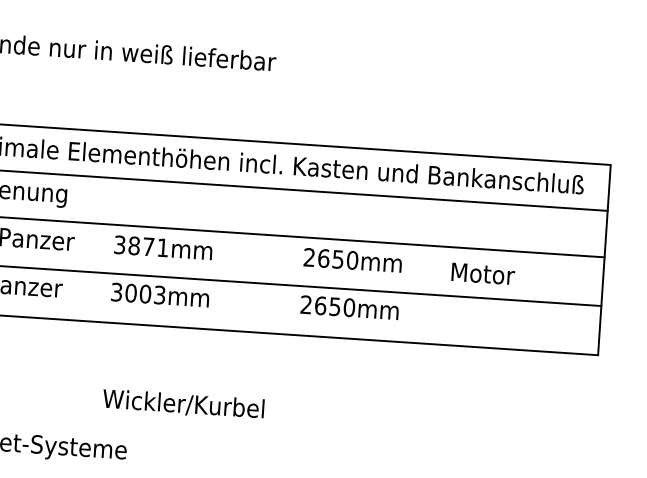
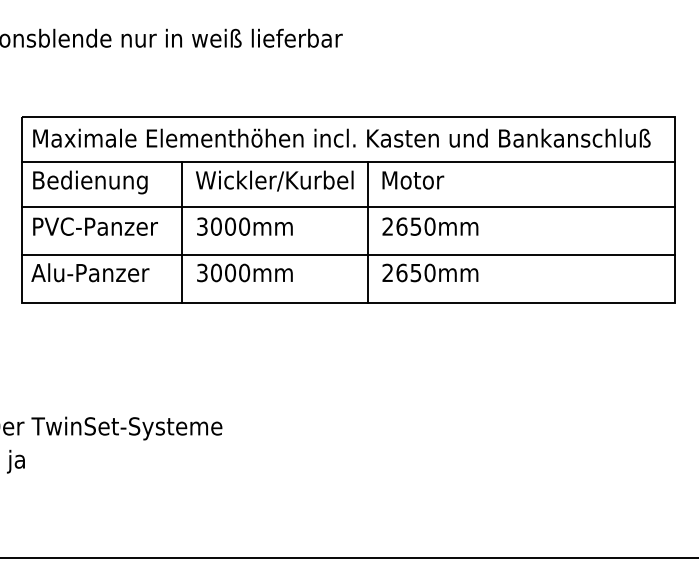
text: (148, 246) -> (230, 226), 3871mm -> 3000mm
line: (98, 249) -> (181, 232), added
line: (289, 262) -> (368, 232), added
text: (483, 274) -> (413, 180), moved
text: (159, 294) -> (244, 272), 3003mm -> 3000mm
text: (183, 403) -> (274, 180), moved

